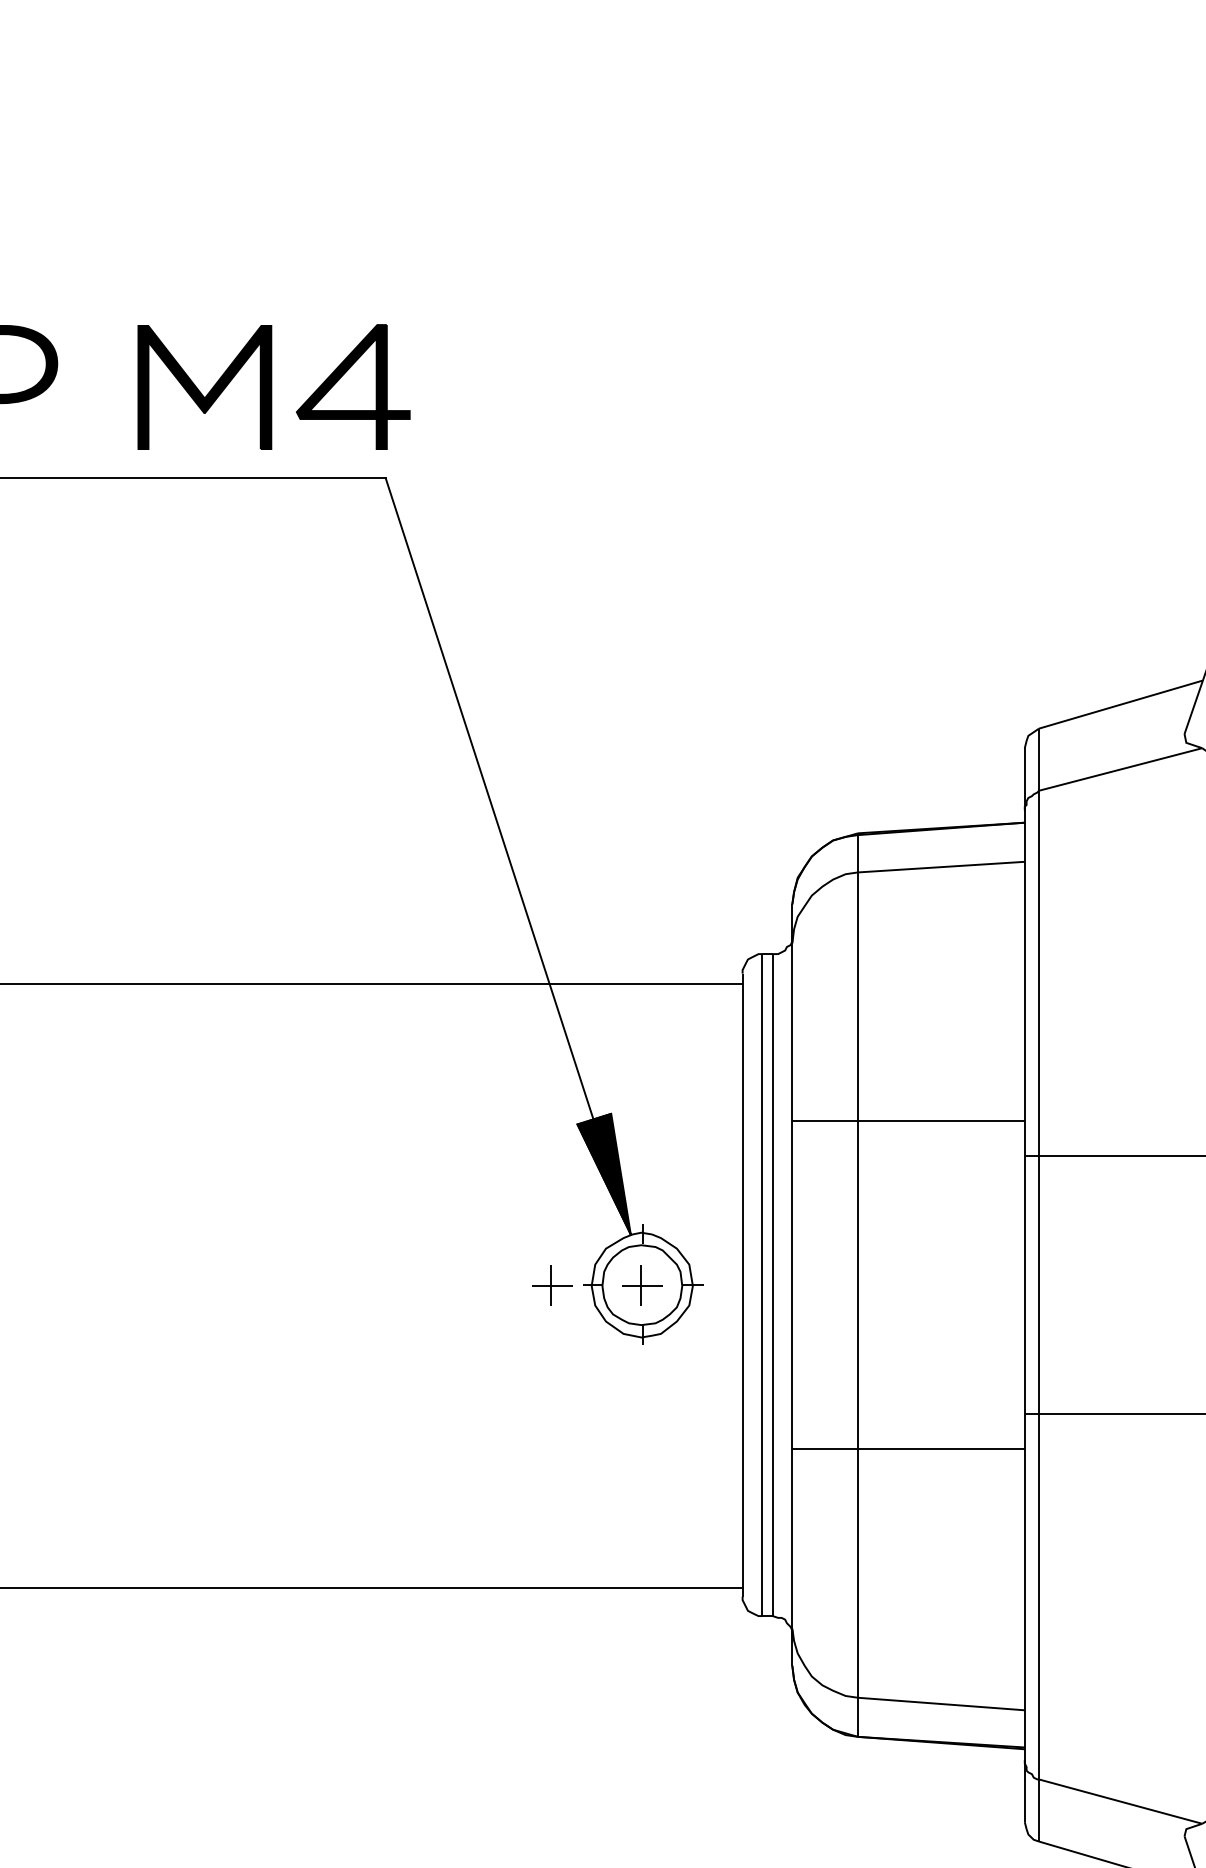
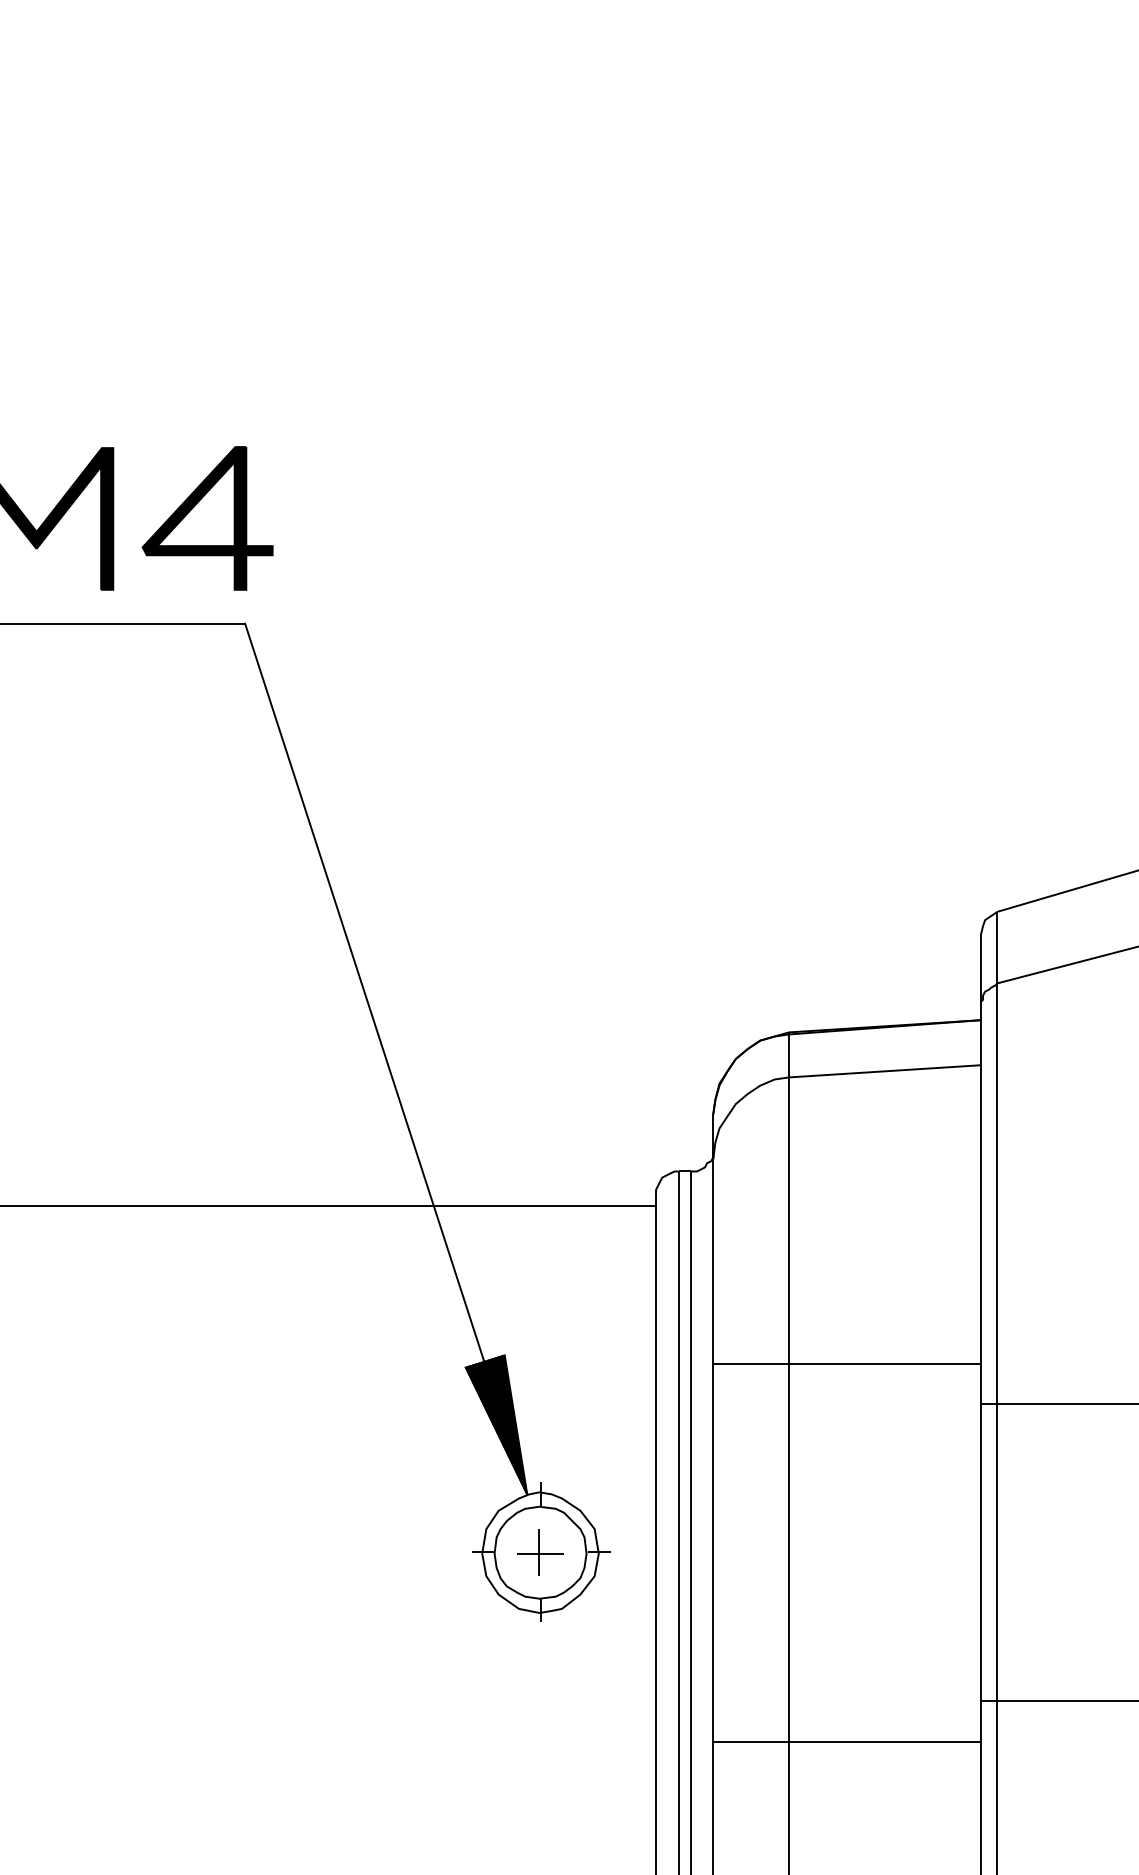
part: (552, 1285) -> (437, 1553), removed

